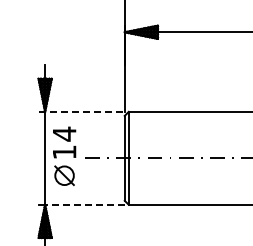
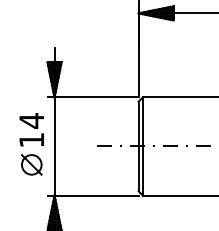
line: (82, 111) -> (94, 97), dashed -> solid
part: (64, 156) -> (31, 144), moved
line: (84, 204) -> (96, 195), dashed -> solid

